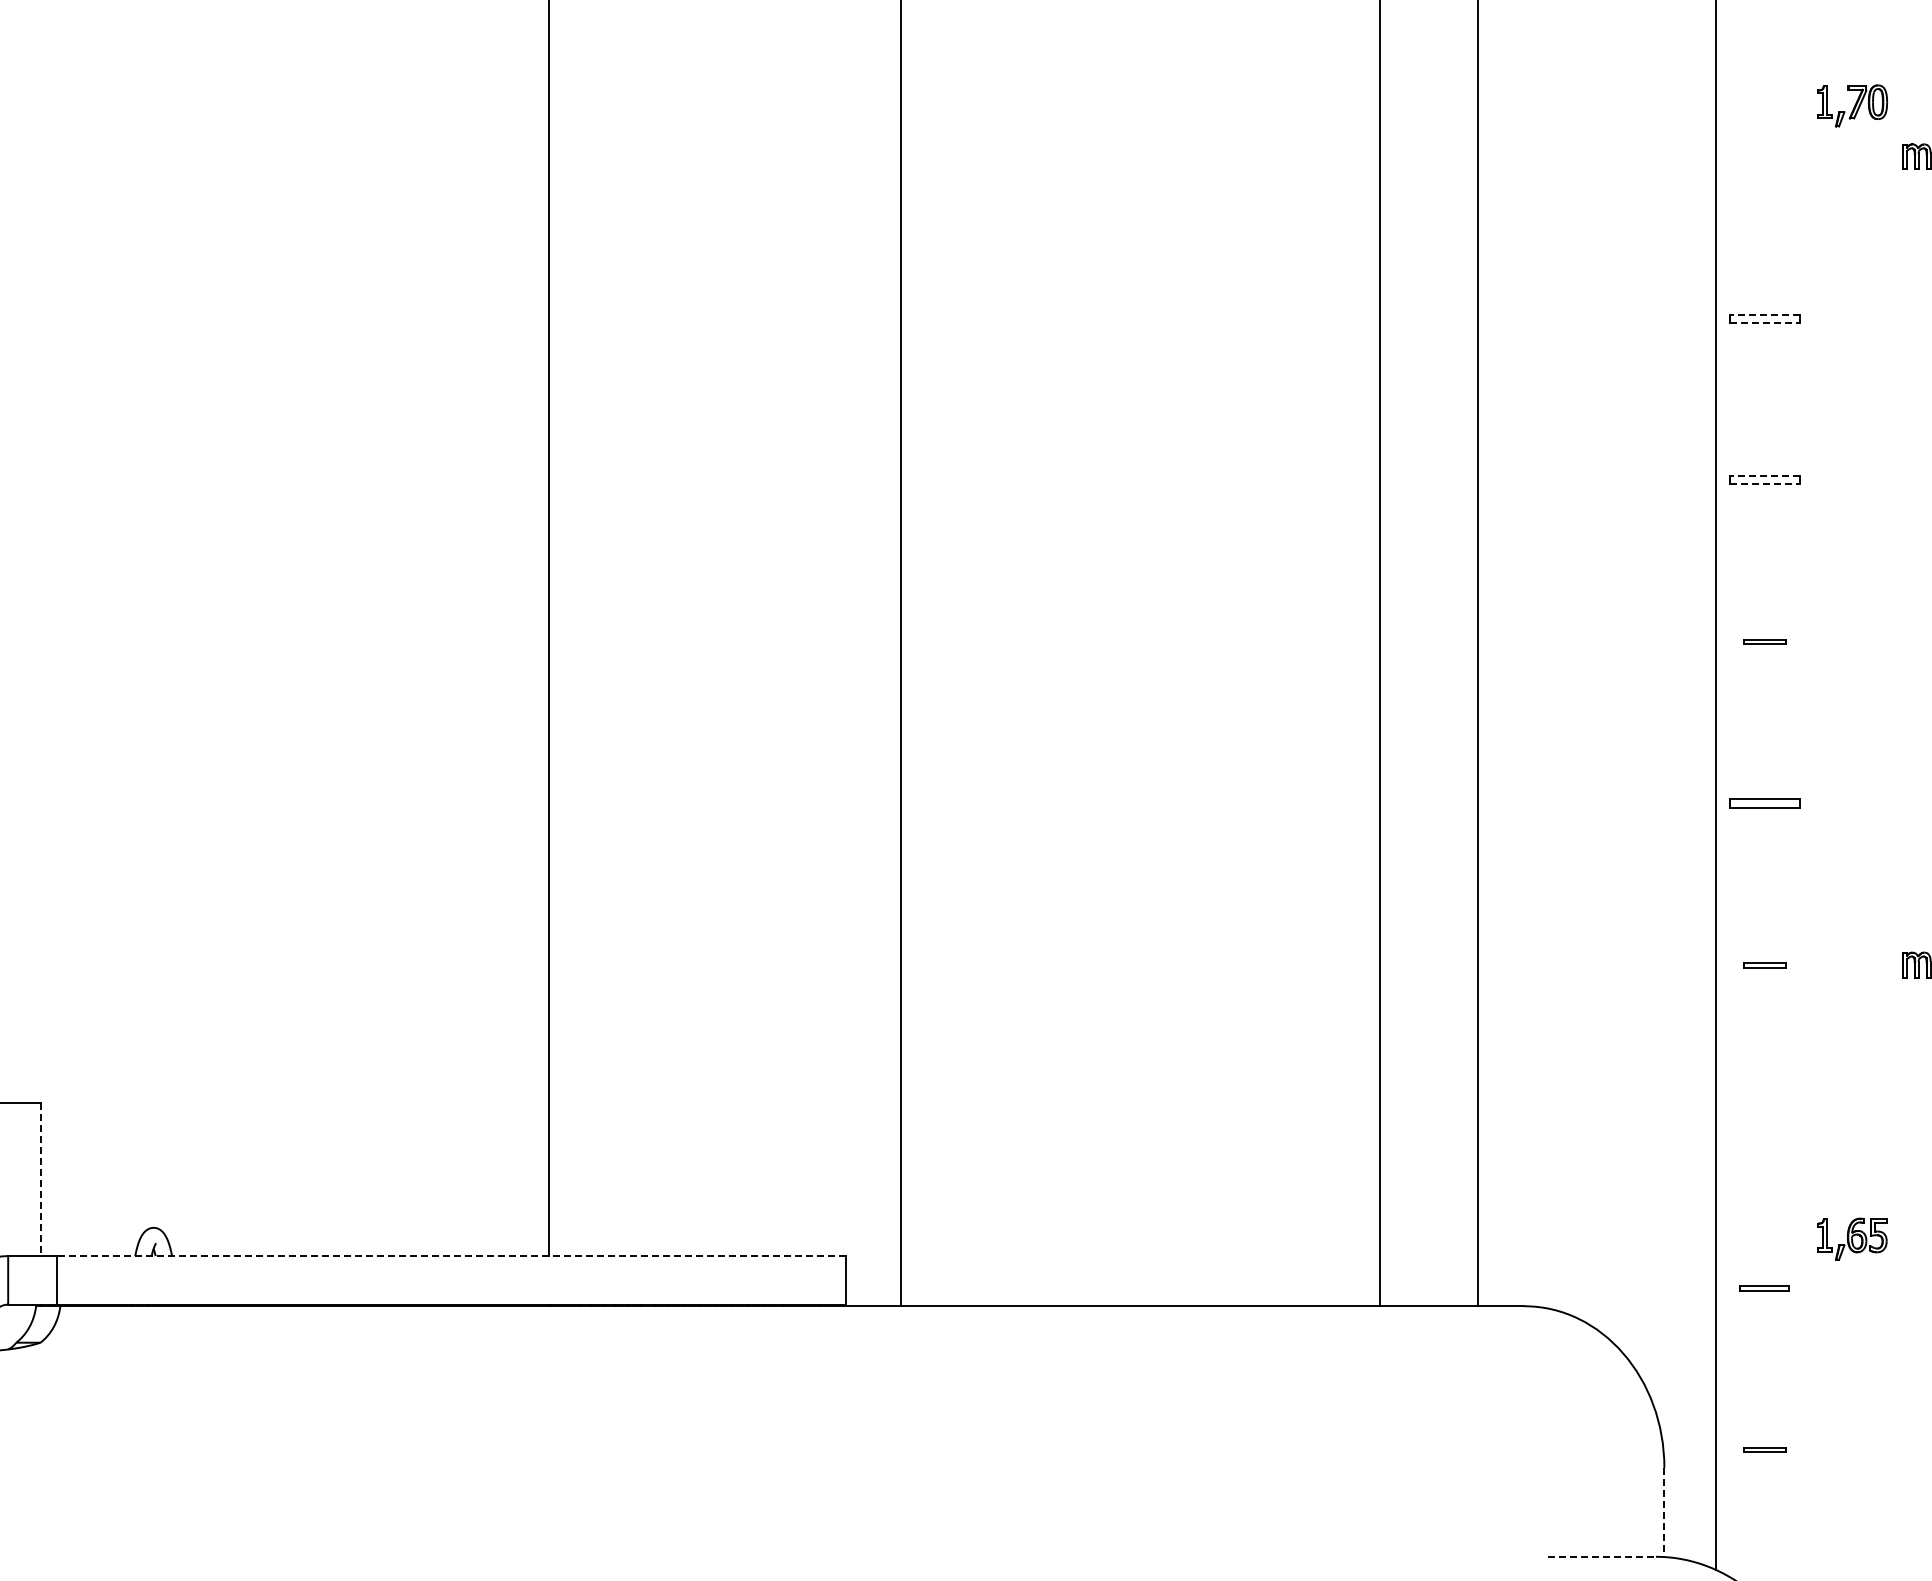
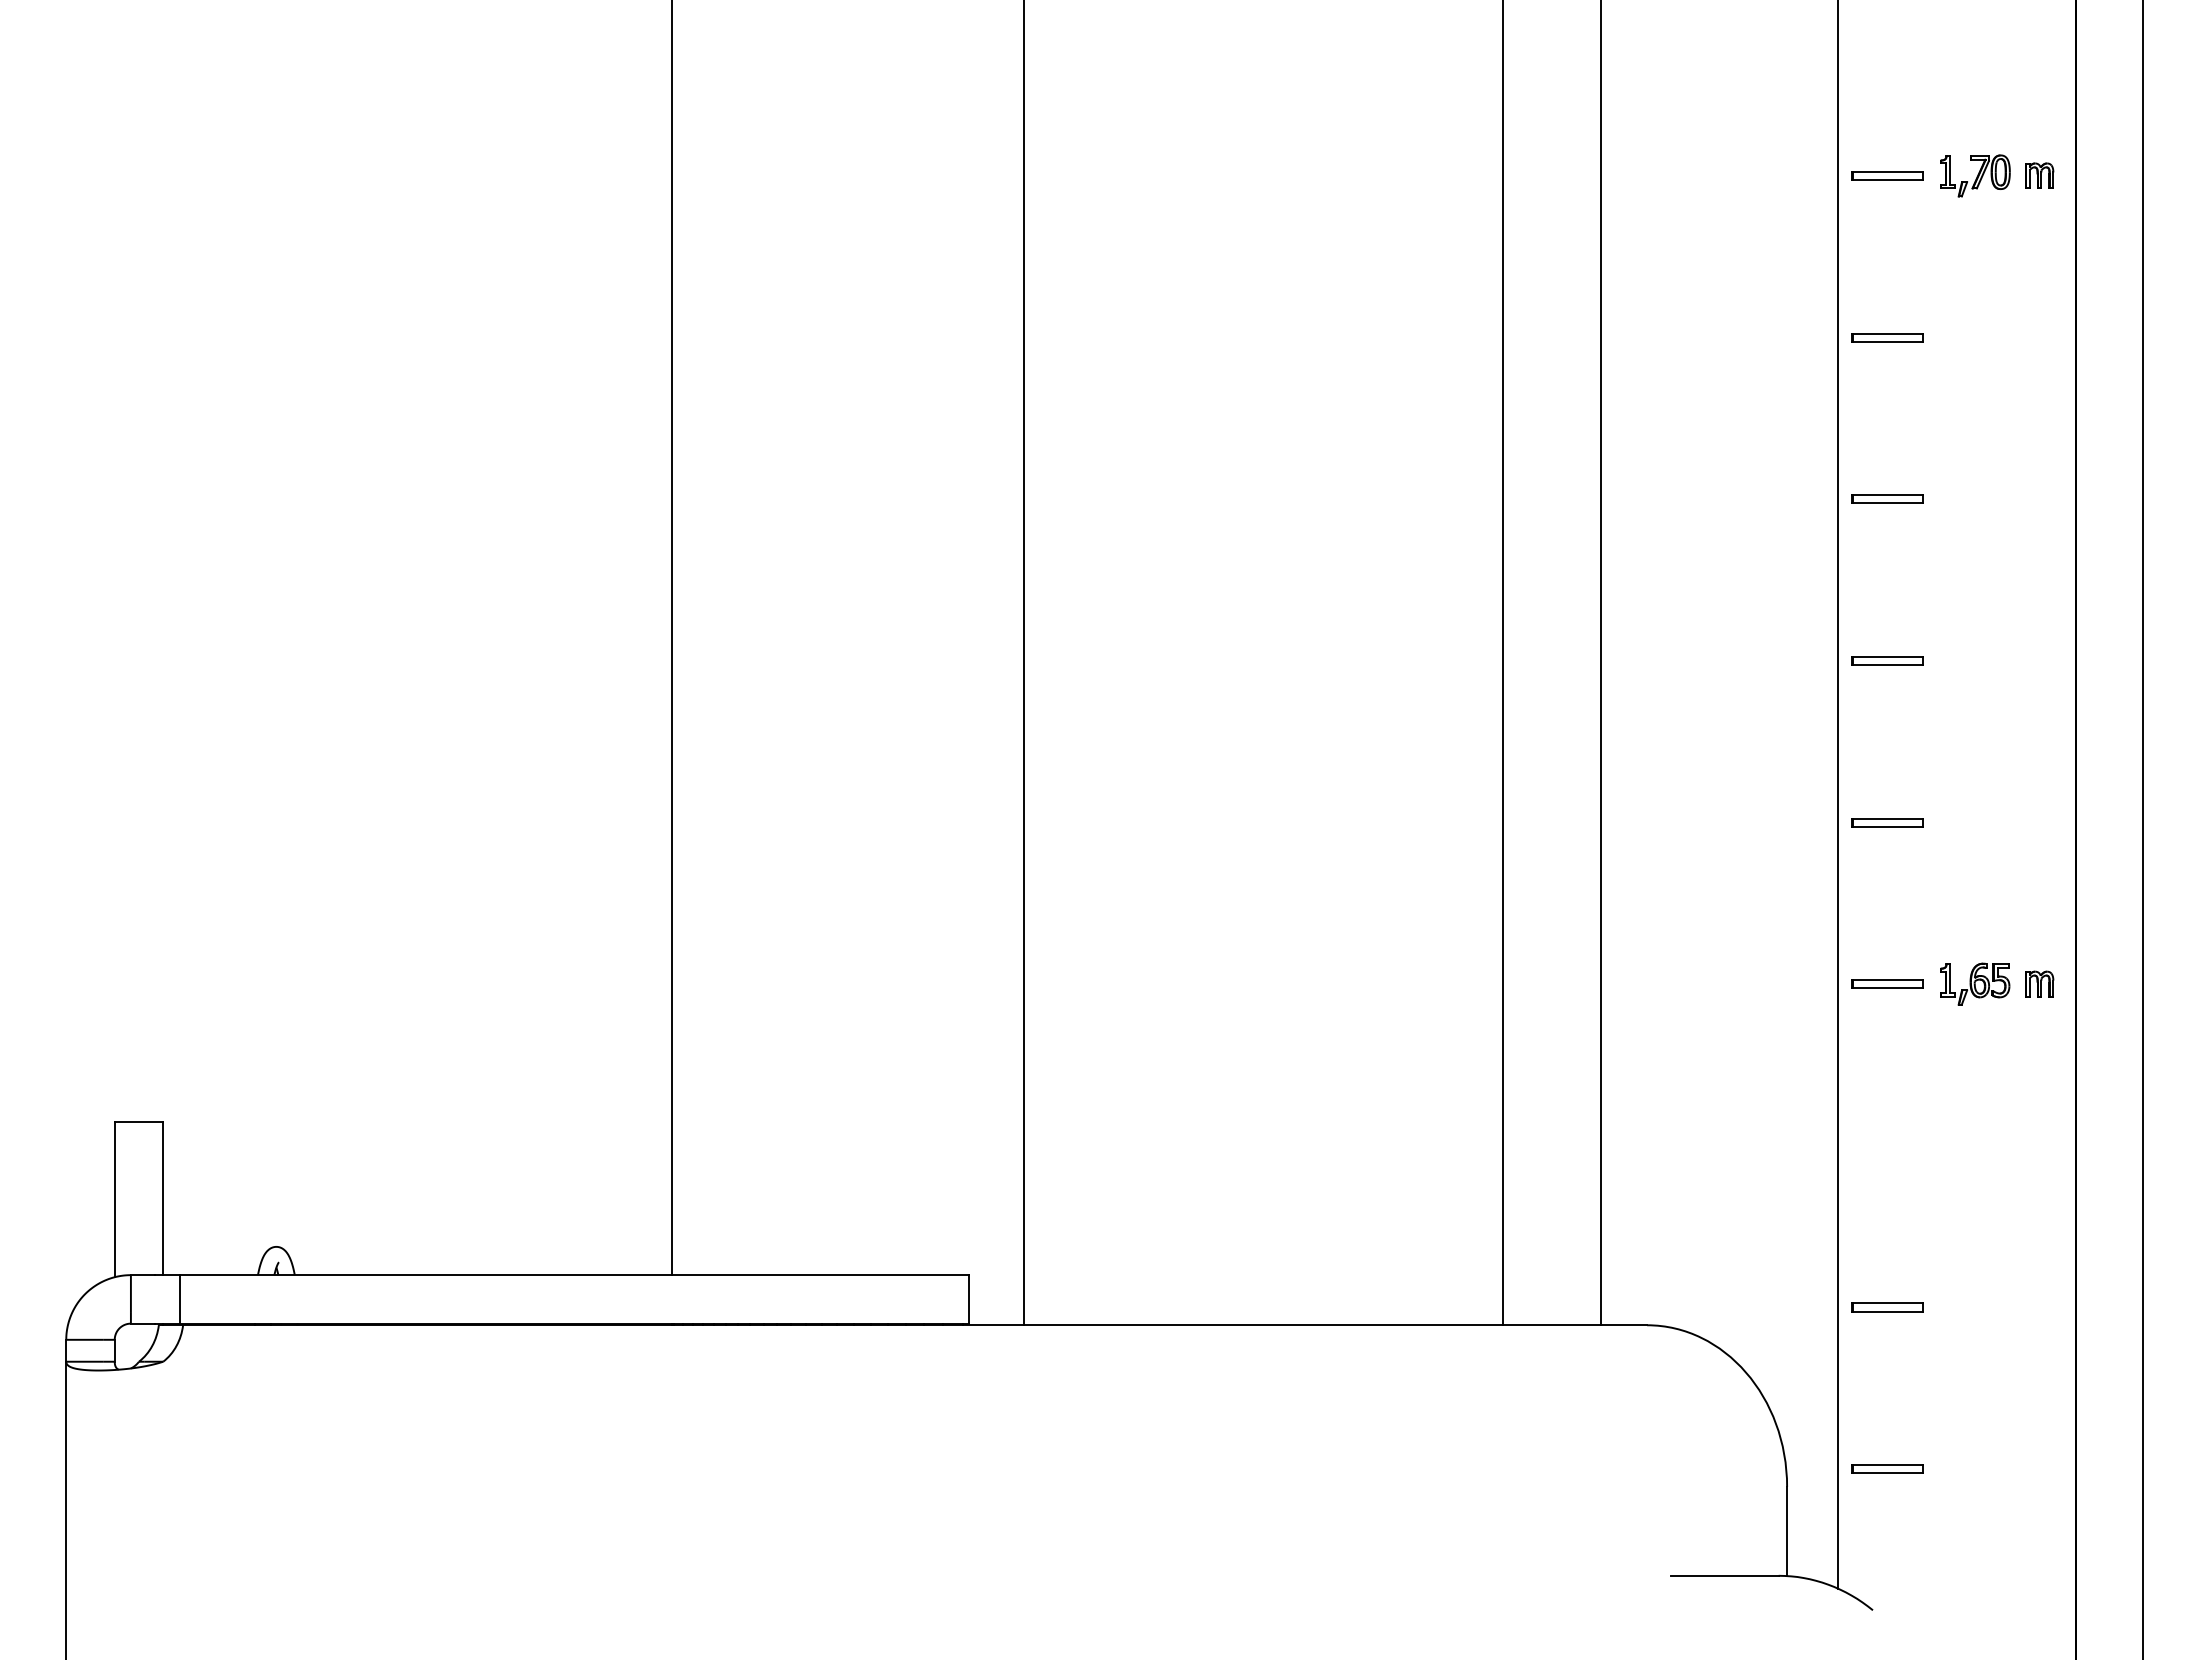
part: (1852, 105) -> (1975, 175), moved
part: (1764, 156) -> (1887, 175), added
line: (1764, 314) -> (1887, 333), dashed -> solid
line: (1764, 322) -> (1887, 341), dashed -> solid
line: (1764, 476) -> (1887, 495), dashed -> solid
line: (1764, 484) -> (1887, 503), dashed -> solid
part: (1764, 641) -> (1887, 660), size x1.67
part: (1764, 964) -> (1887, 983), size x1.67
line: (40, 1179) -> (163, 1198), dashed -> solid
part: (1852, 1238) -> (1975, 983), moved
line: (451, 1256) -> (574, 1275), dashed -> solid
part: (1764, 1288) -> (1887, 1307), size x1.43
part: (1764, 1449) -> (1887, 1468), size x1.67
line: (1664, 1512) -> (1787, 1531), dashed -> solid
line: (1601, 1556) -> (1724, 1575), dashed -> solid

